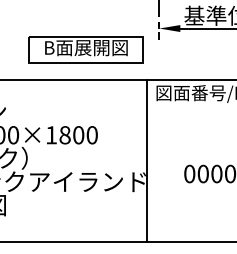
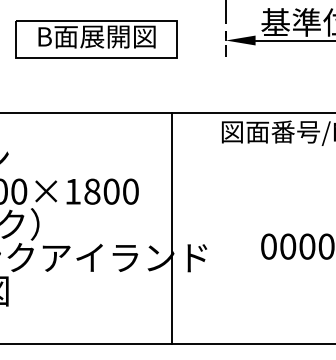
part: (85, 49) -> (95, 39), moved
line: (147, 160) -> (172, 227), moved

